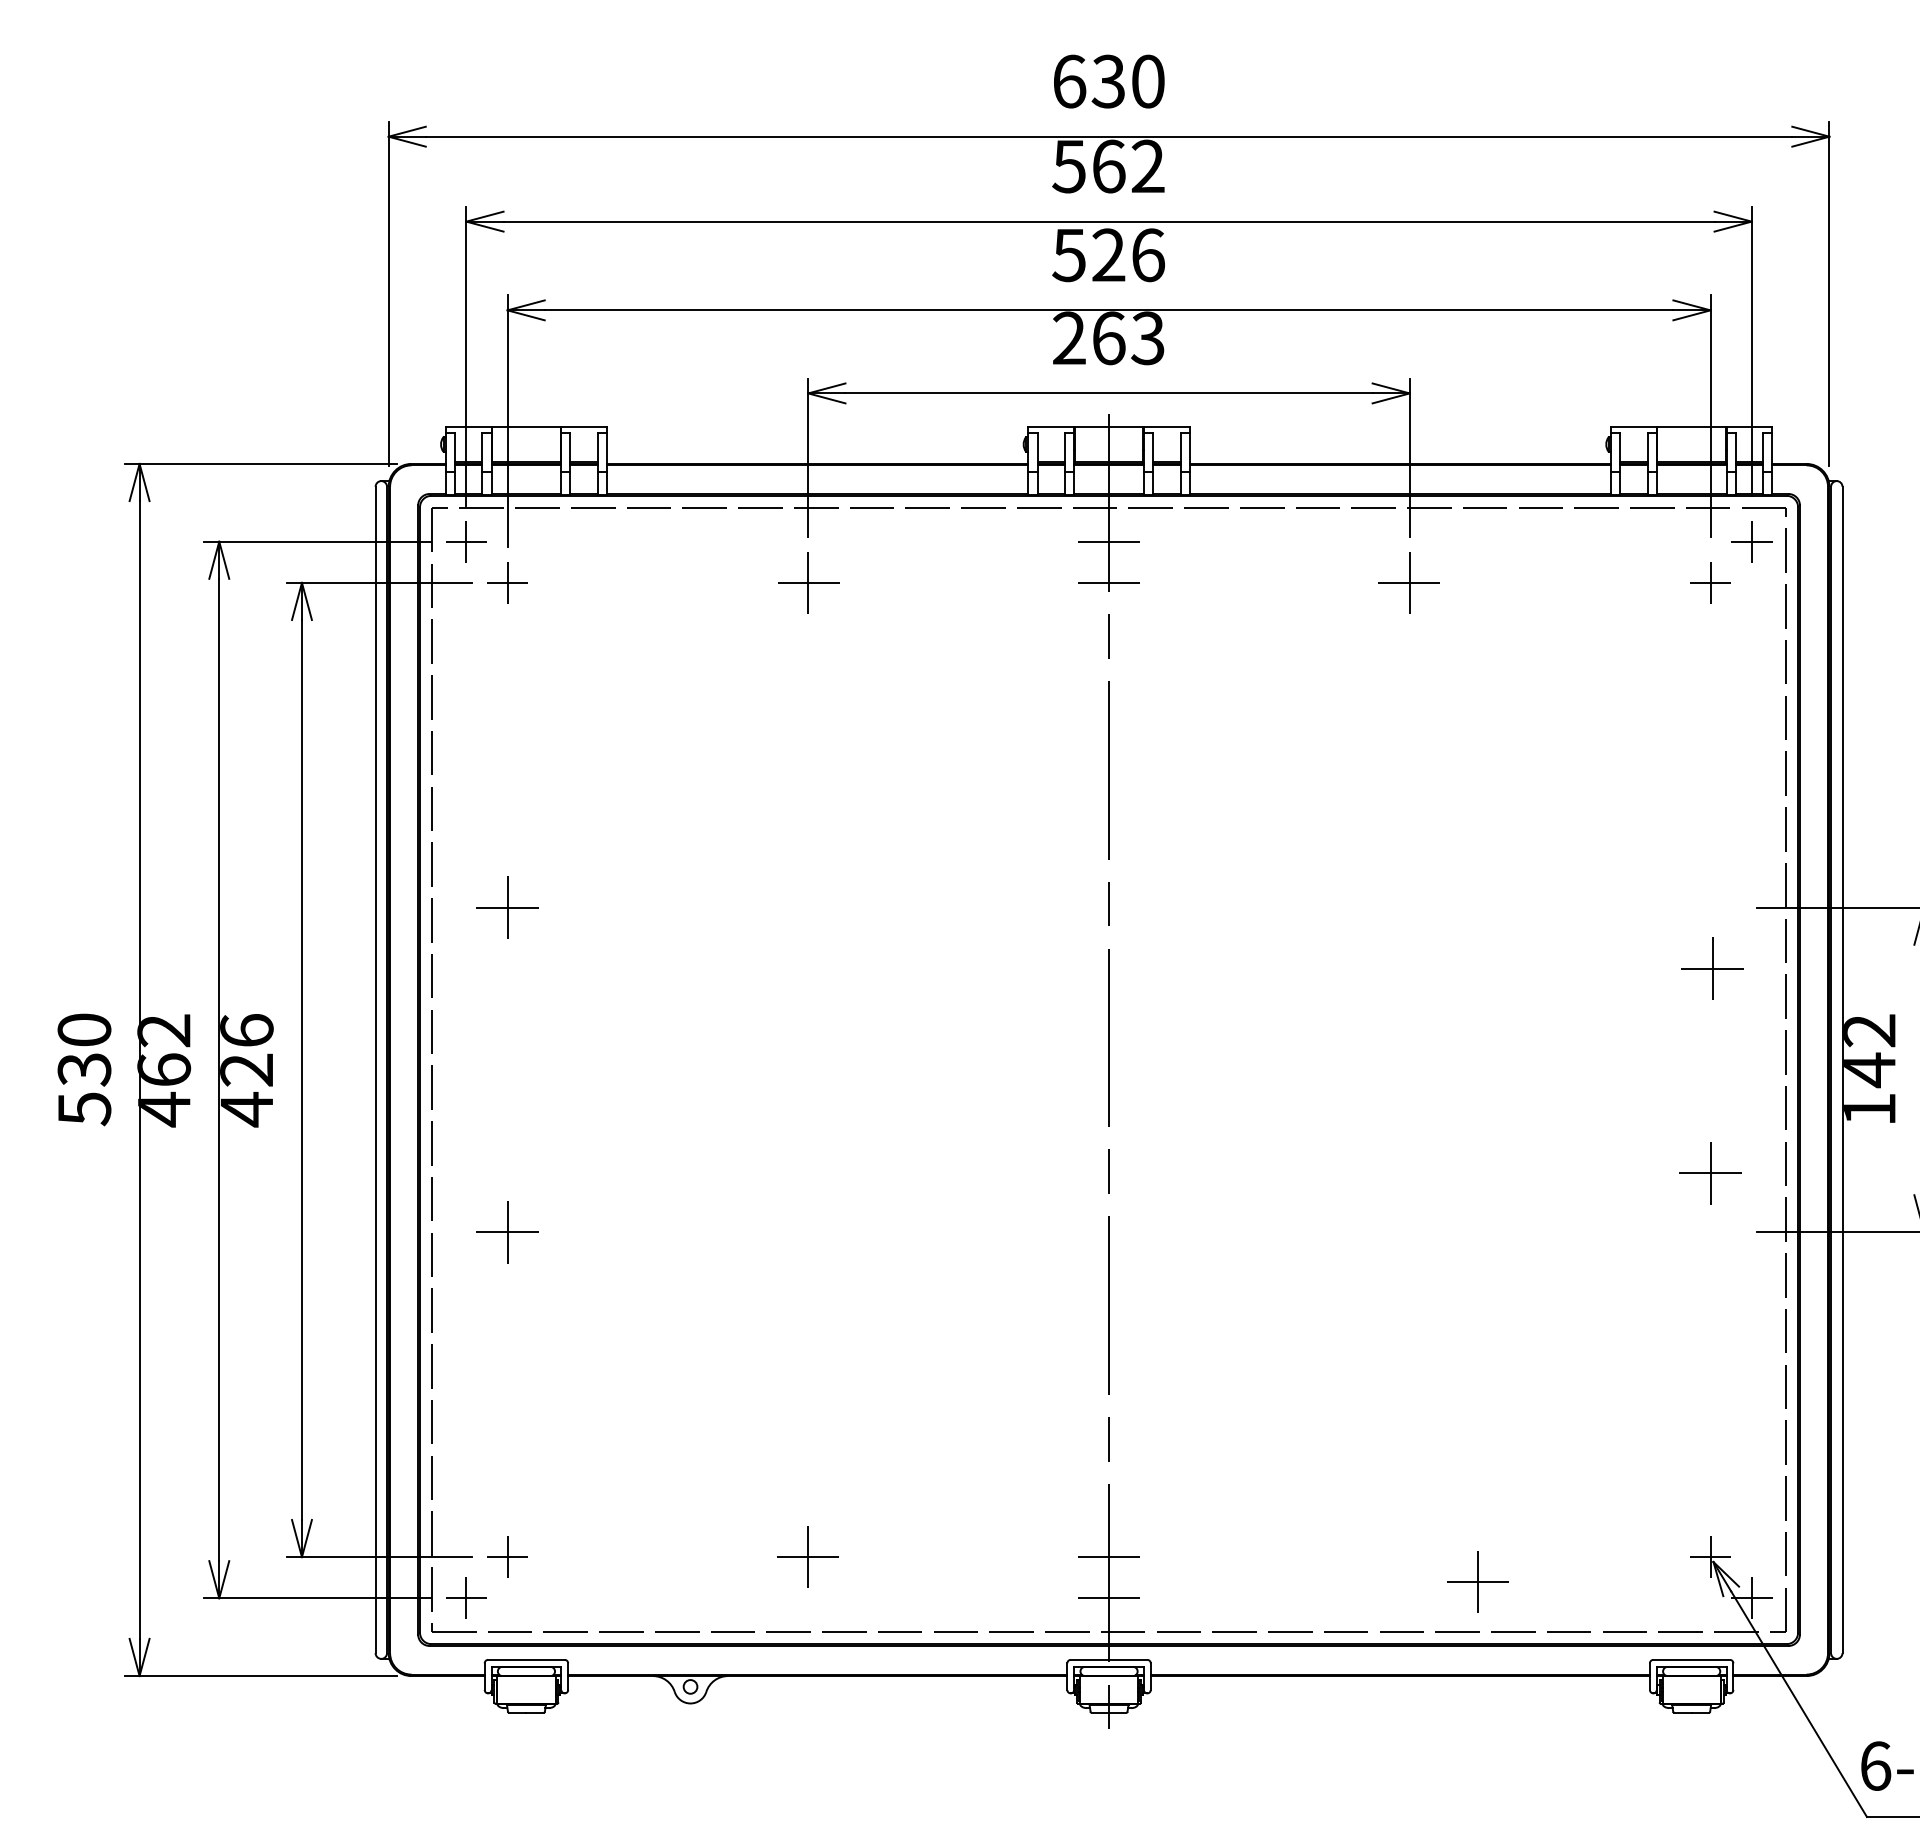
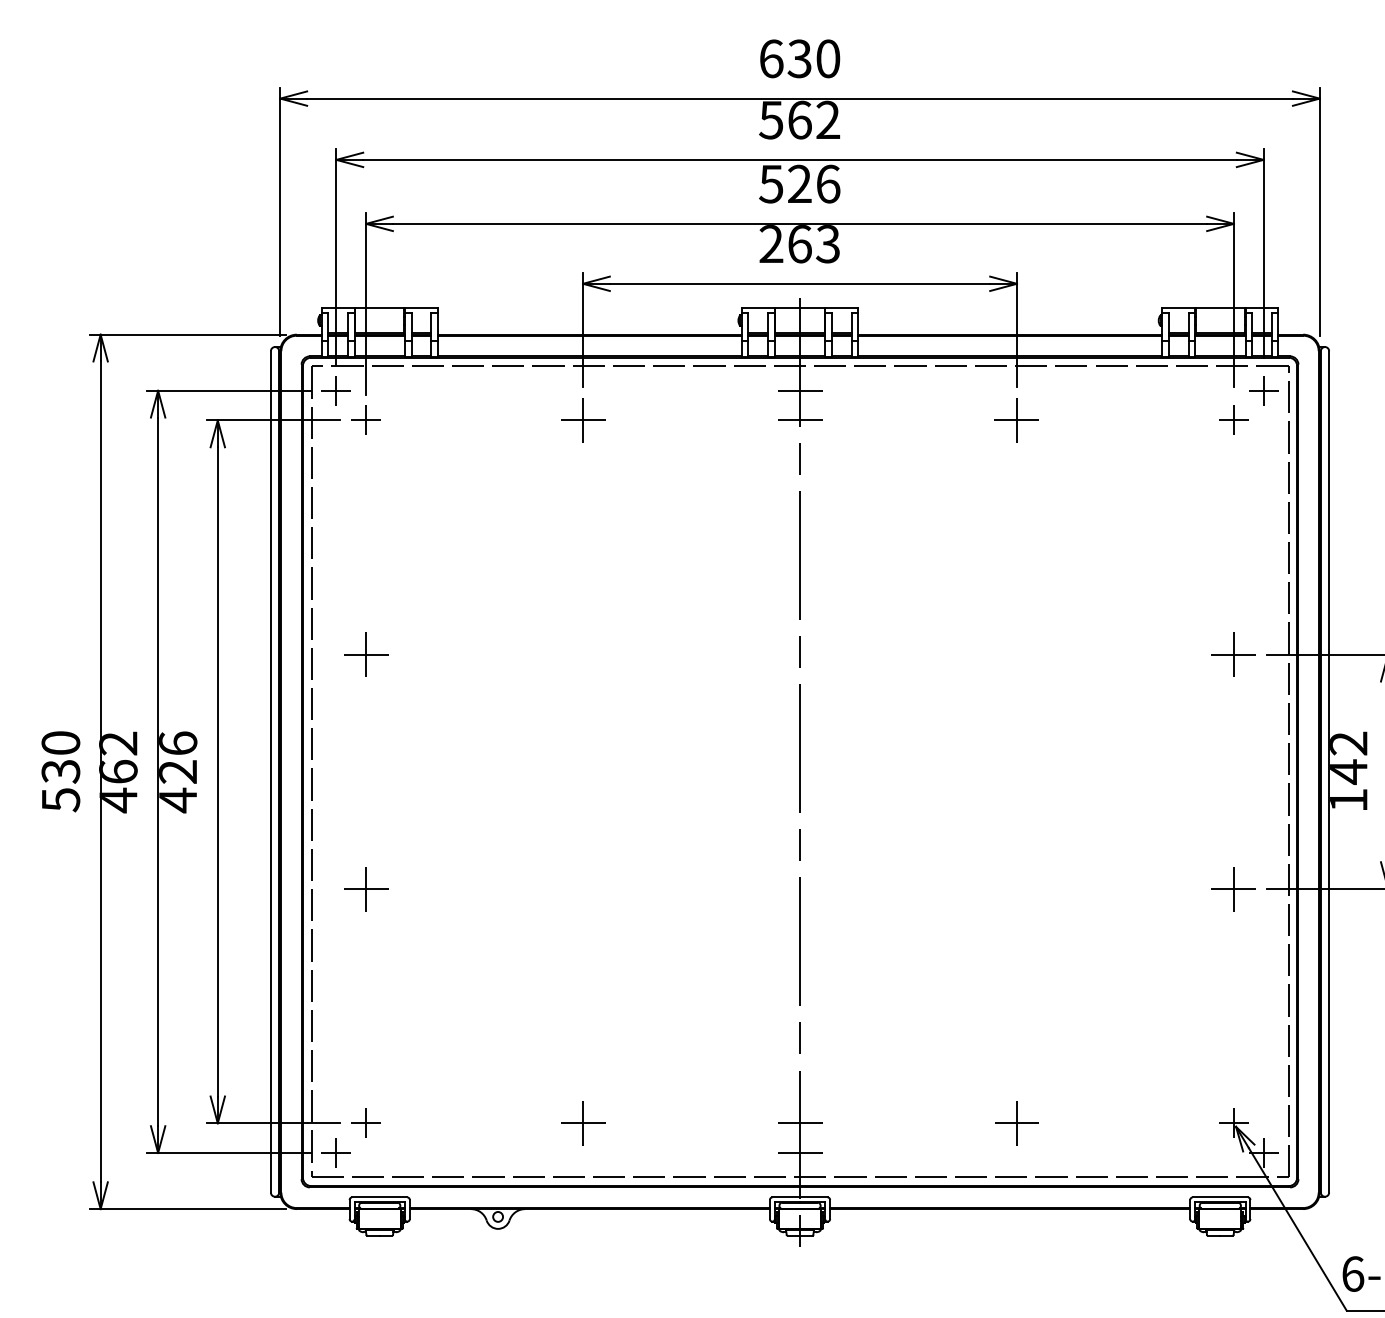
part: (1712, 968) -> (1233, 654), moved
part: (1710, 1173) -> (1233, 889), moved
part: (1477, 1581) -> (1016, 1122), moved

